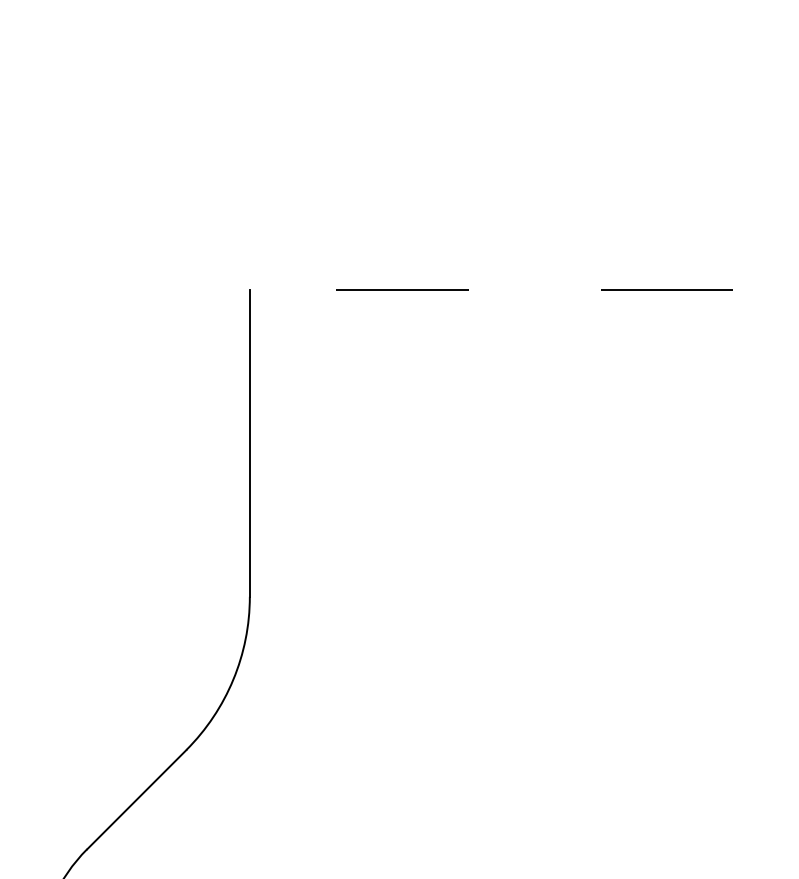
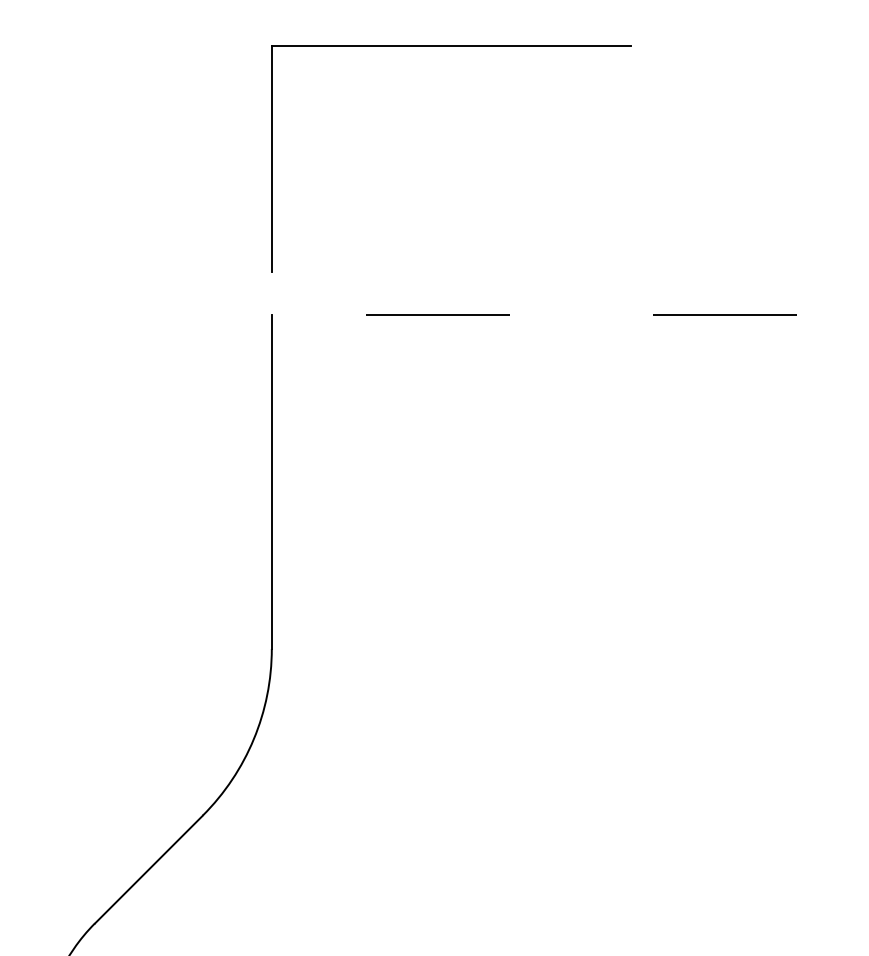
part: (414, 42) -> (450, 46), added

